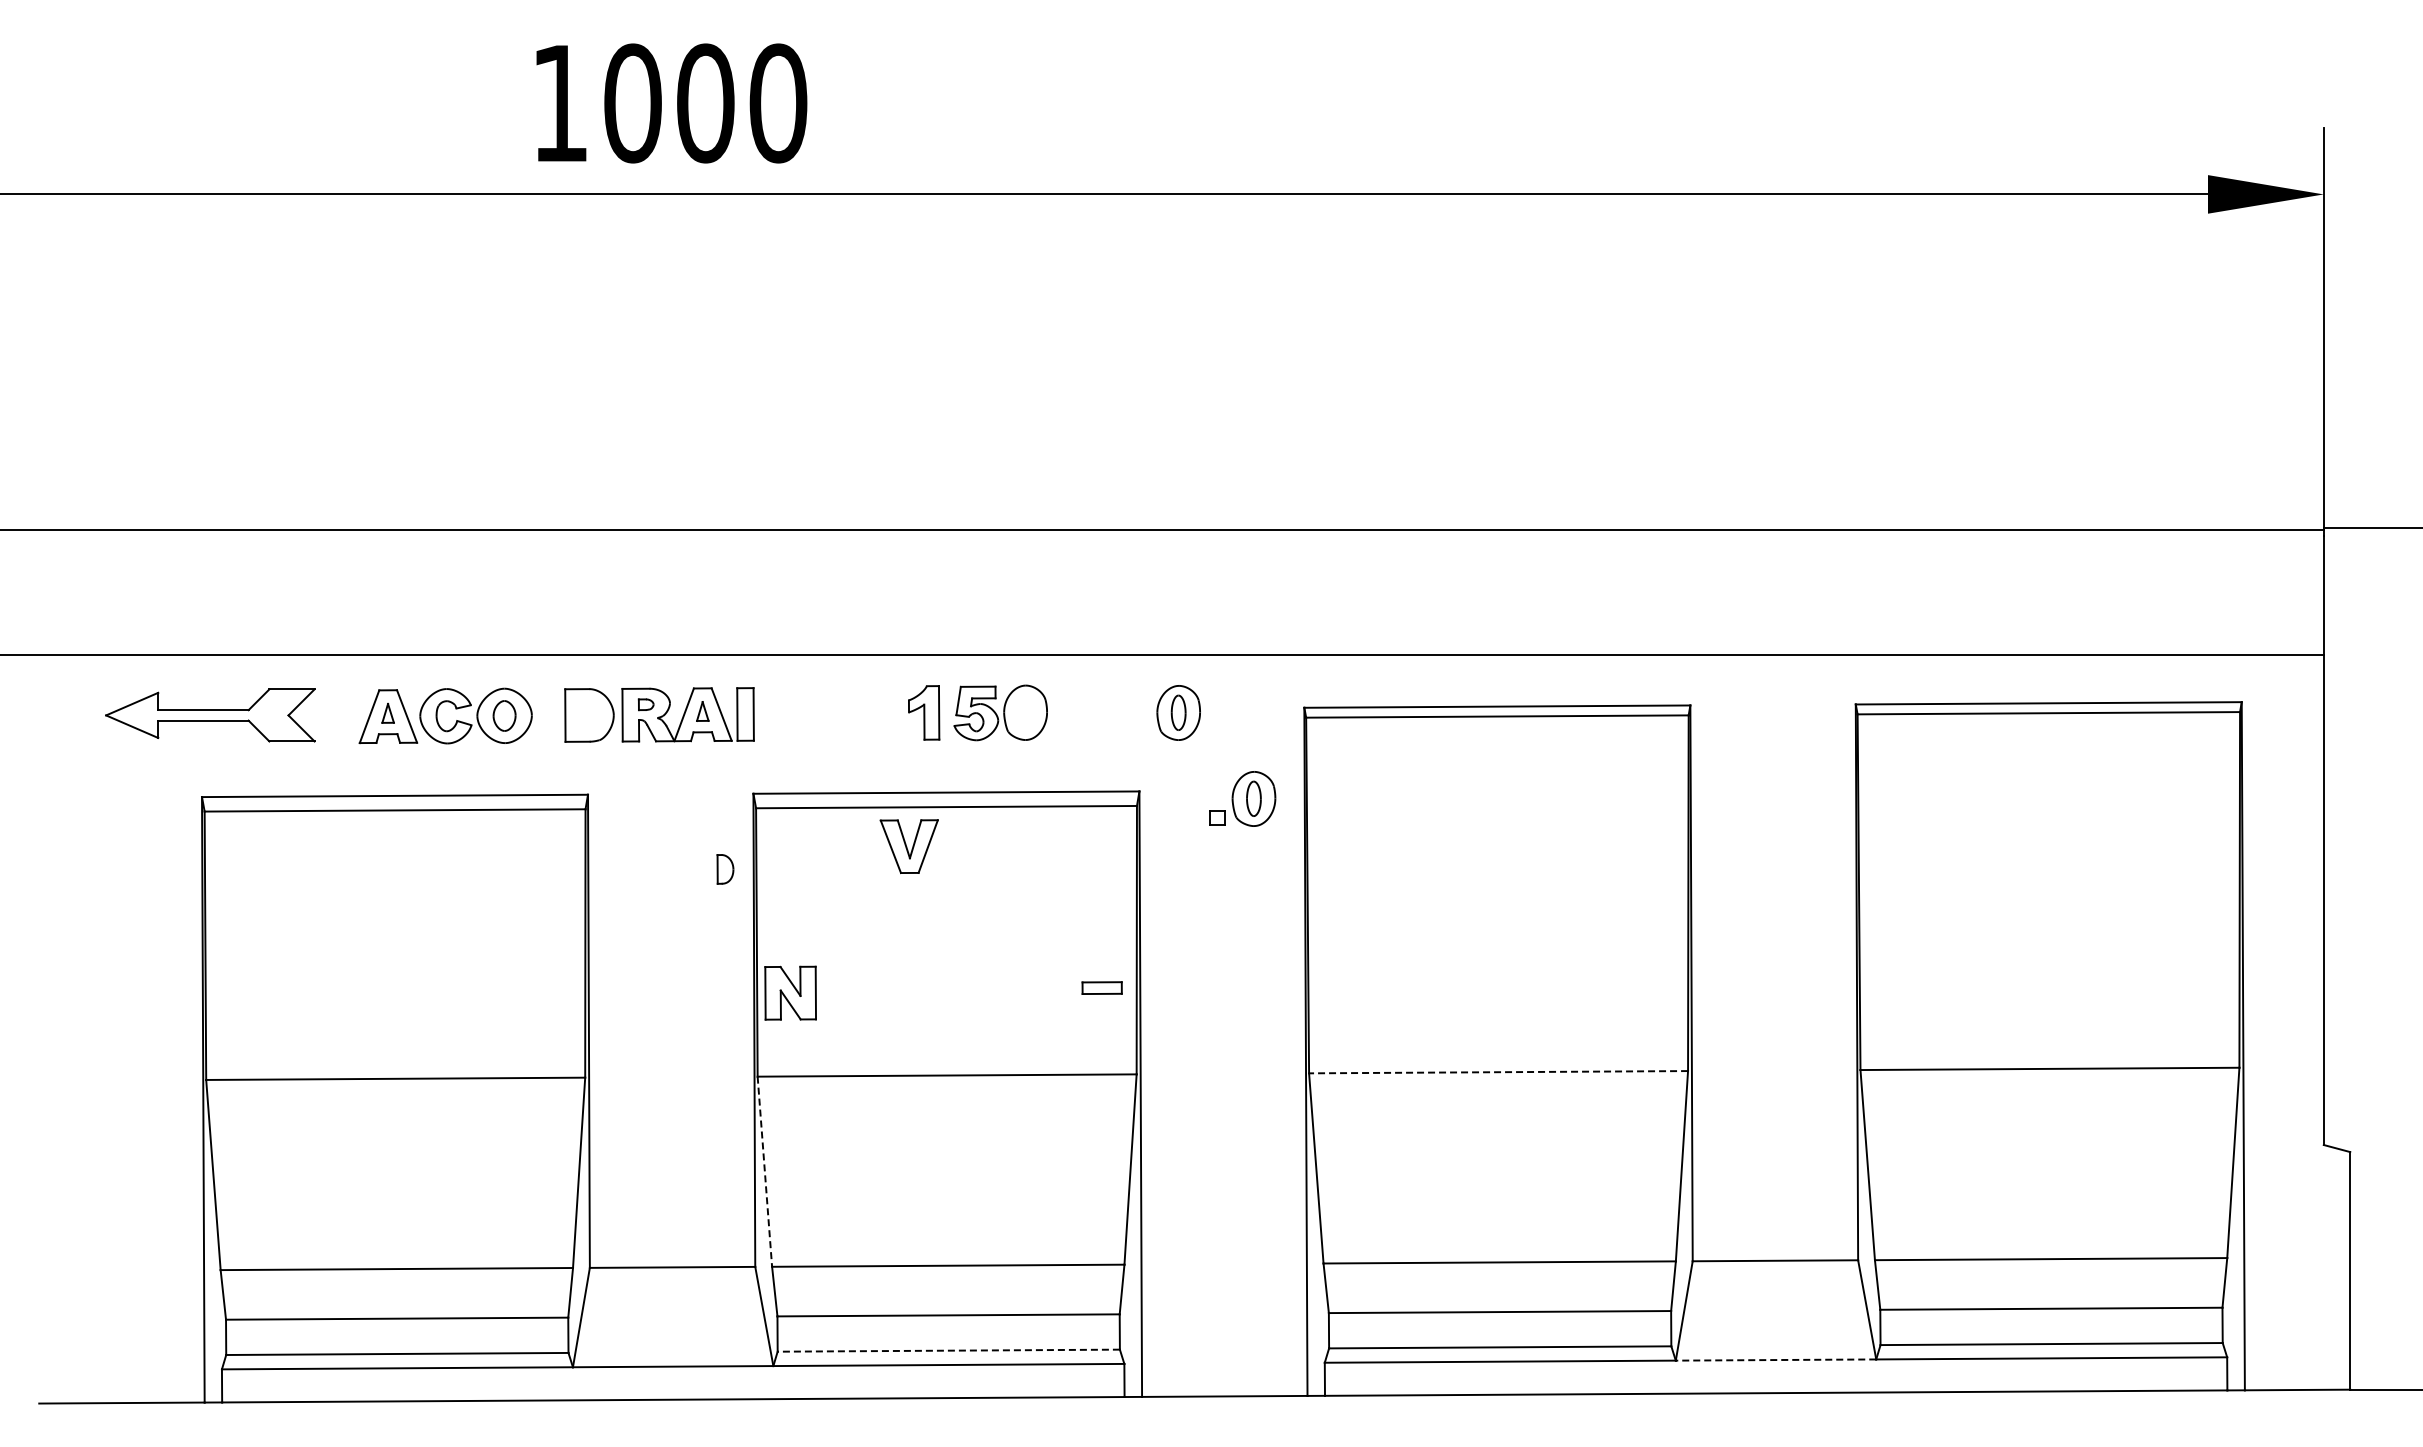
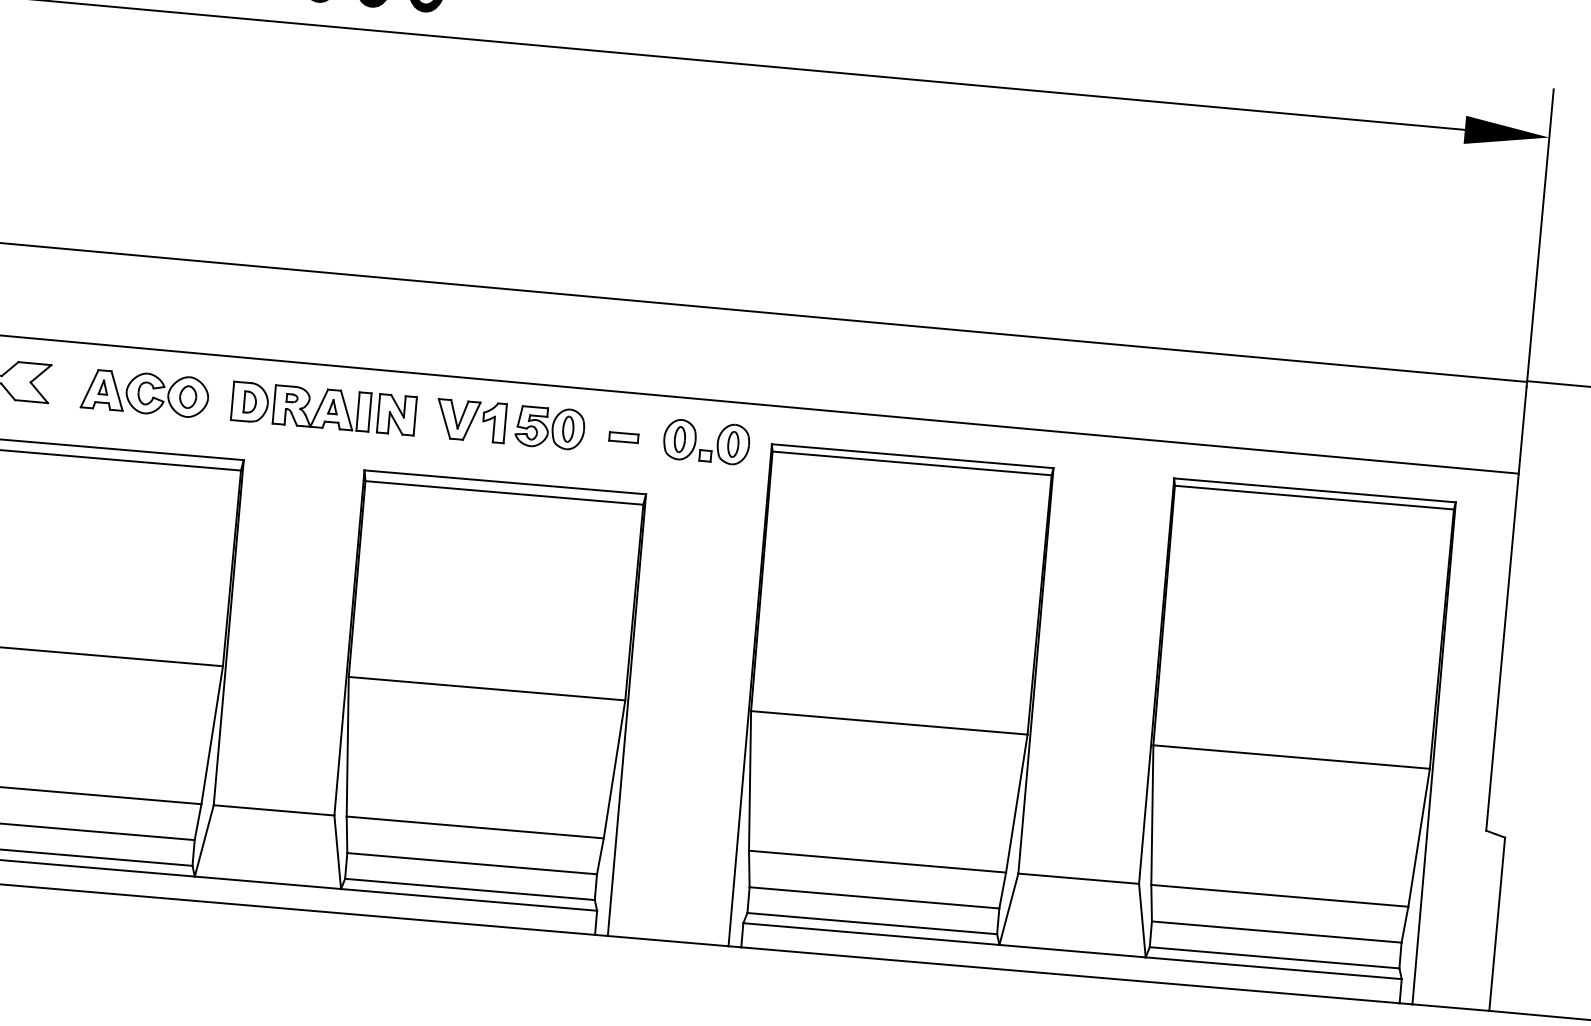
part: (1025, 712) -> (568, 429), added
part: (1242, 798) -> (725, 443), moved
part: (908, 846) -> (457, 419), moved
part: (725, 869) -> (250, 402), moved
part: (1101, 987) -> (623, 437), moved
part: (790, 992) -> (396, 414), moved
line: (1498, 1072) -> (889, 723), dashed -> solid
line: (764, 1172) -> (347, 747), dashed -> solid
line: (948, 1350) -> (469, 889), dashed -> solid
line: (1775, 1360) -> (1072, 951), dashed -> solid

